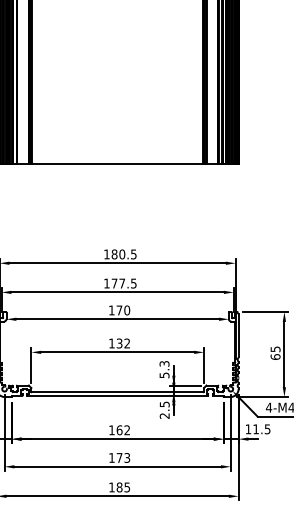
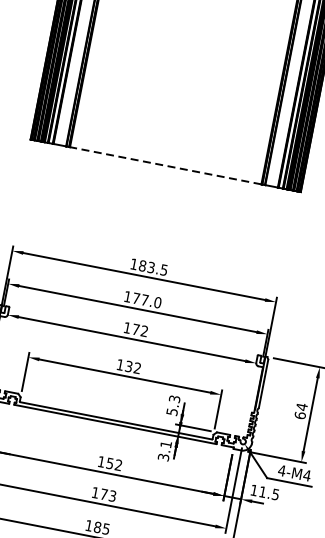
line: (117, 164) -> (165, 166), solid -> dashed
text: (122, 254) -> (151, 267), 180.5 -> 183.5
text: (133, 283) -> (157, 302), 177.5 -> 177.0
text: (127, 310) -> (144, 331), 170 -> 172
text: (275, 349) -> (301, 407), 65 -> 64
text: (164, 409) -> (164, 450), 2.5 -> 3.1
text: (119, 430) -> (109, 463), 162 -> 152

